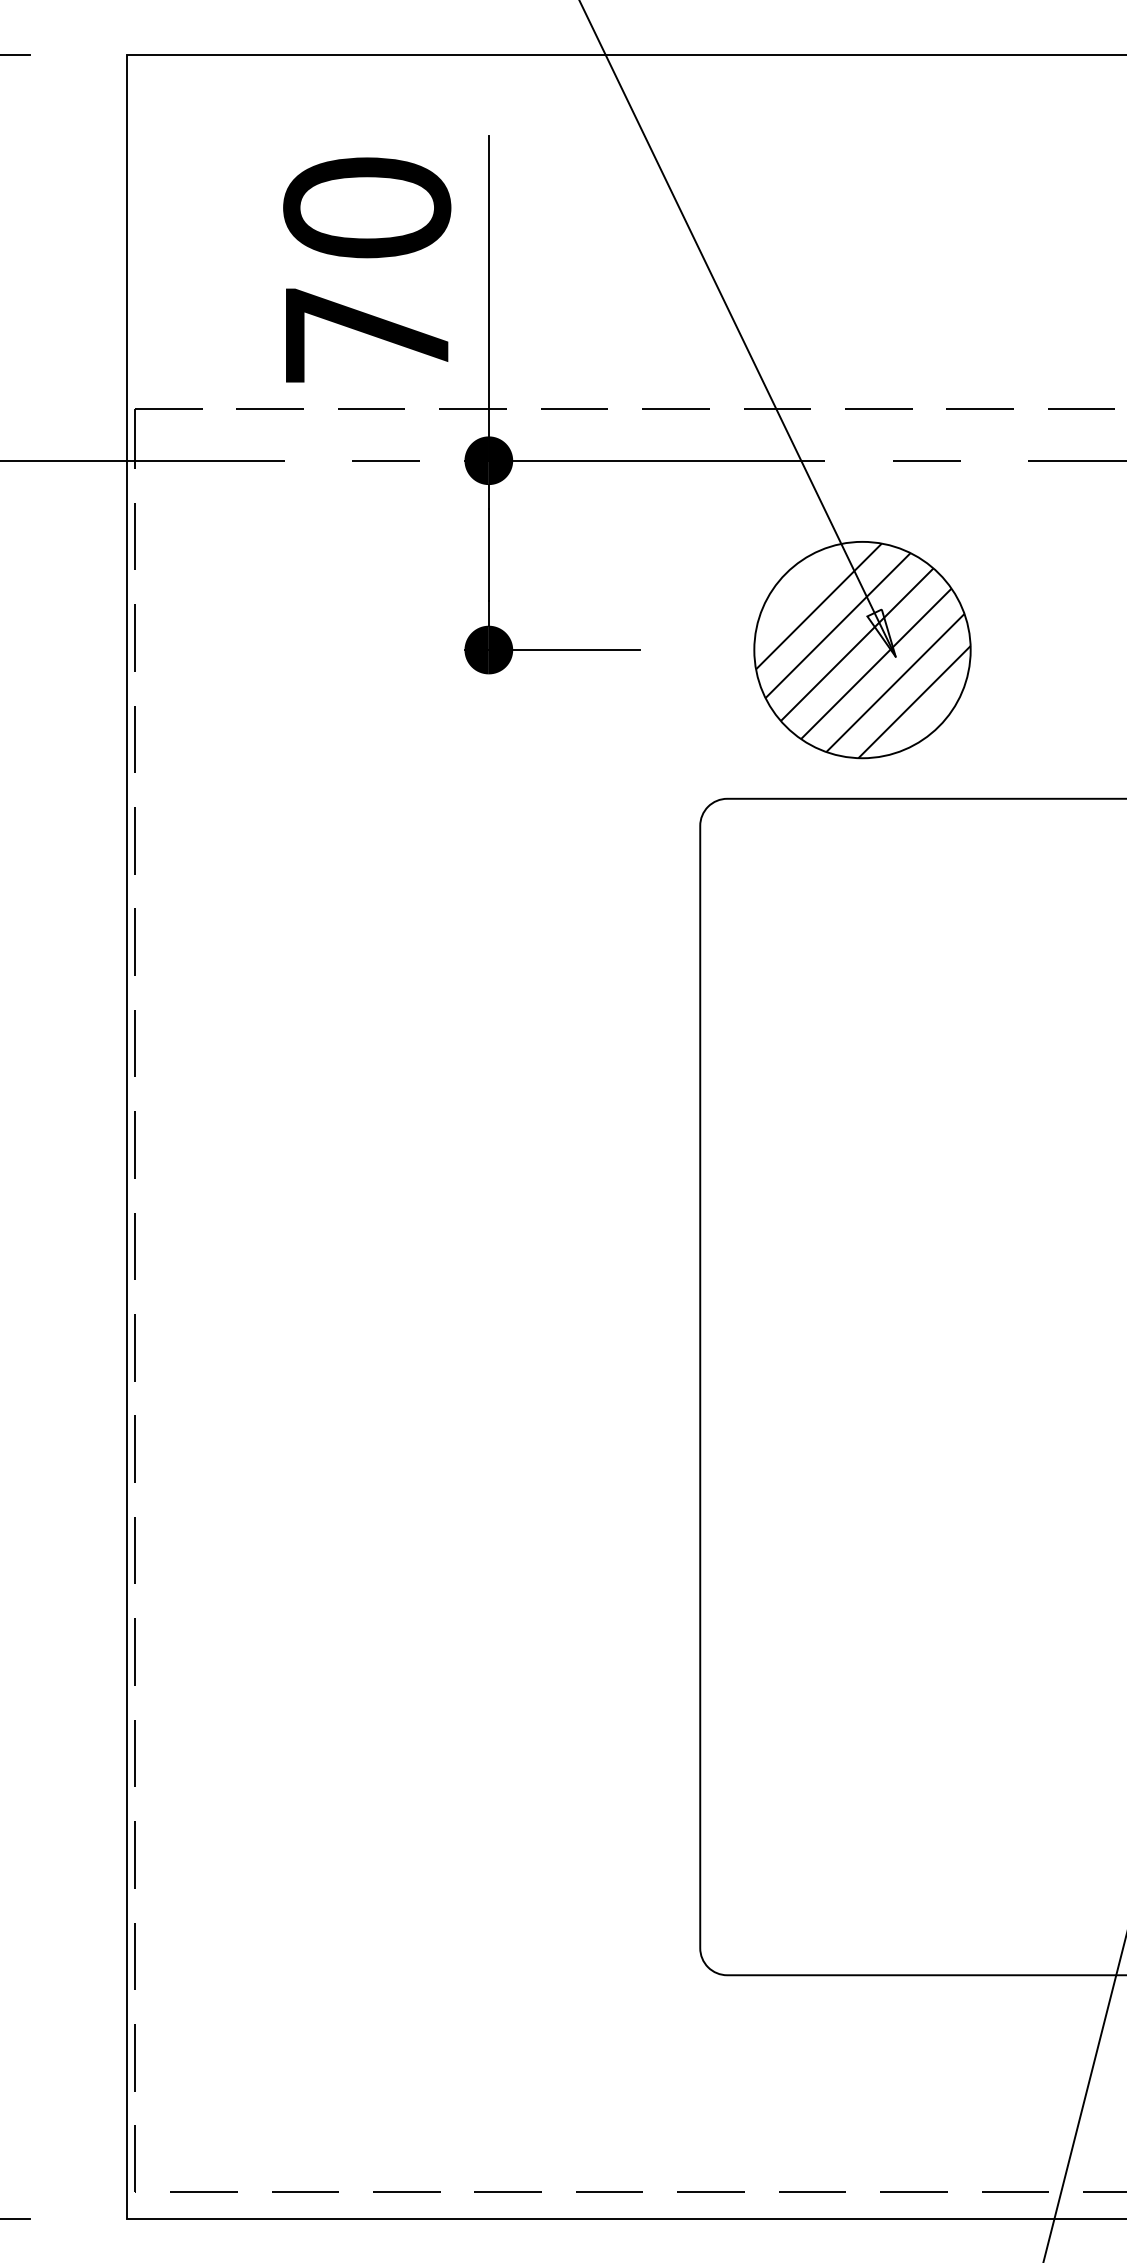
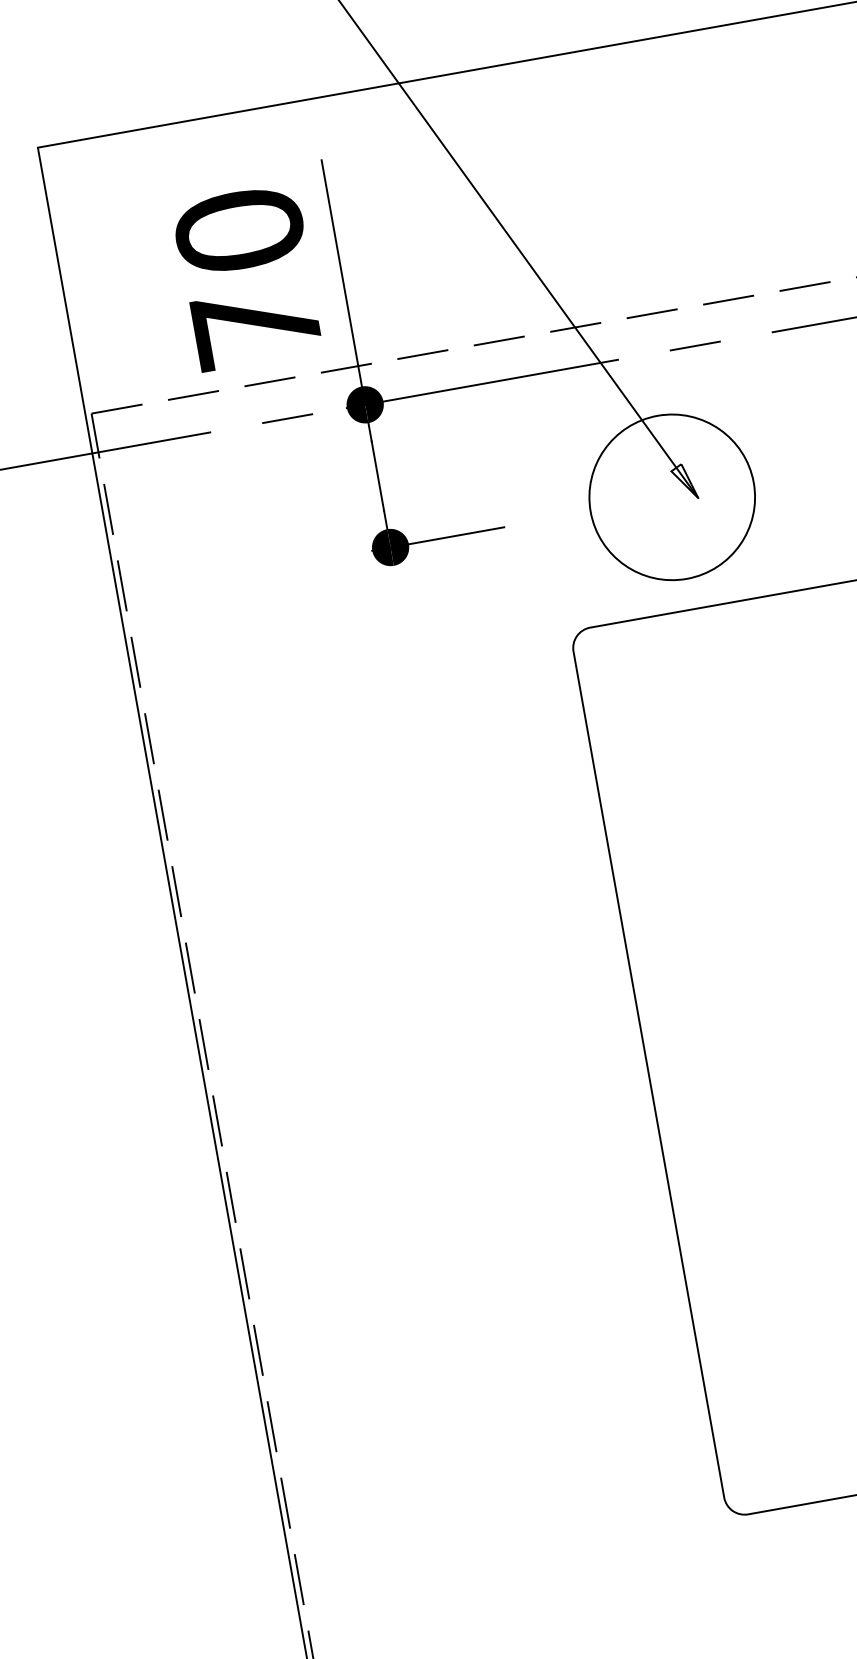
hatch: (863, 650) -> (673, 497), removed

